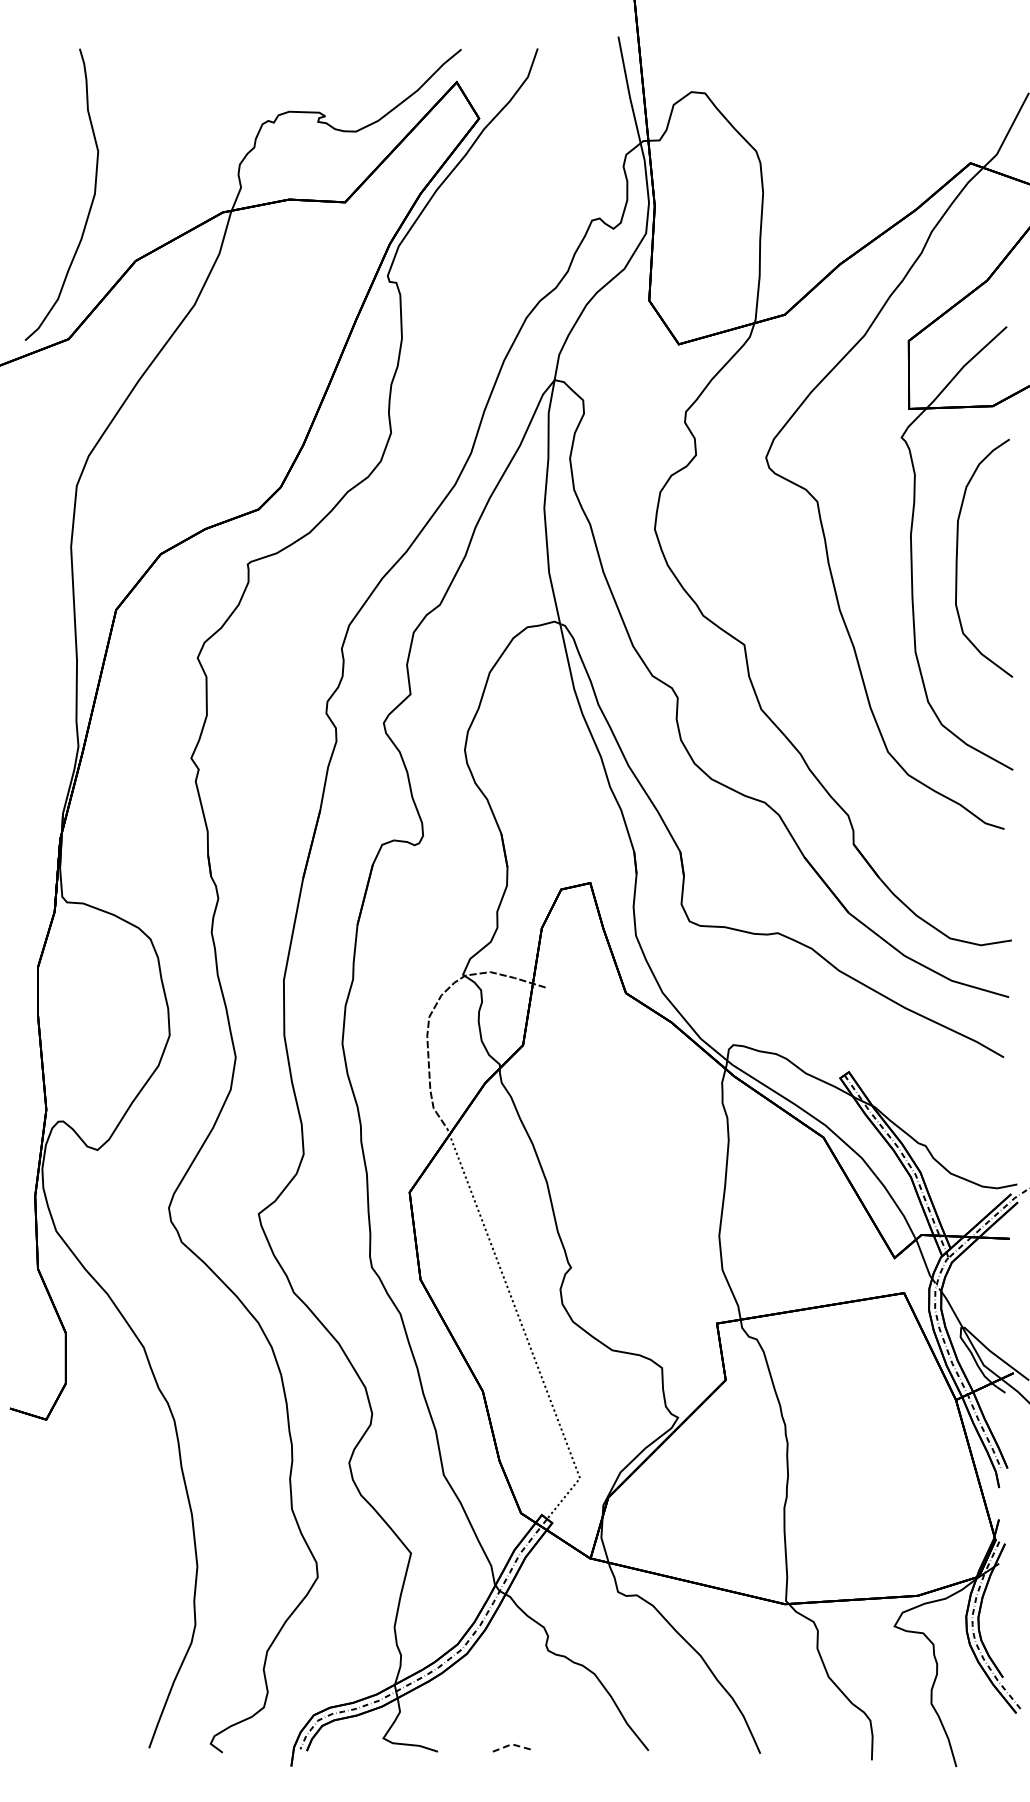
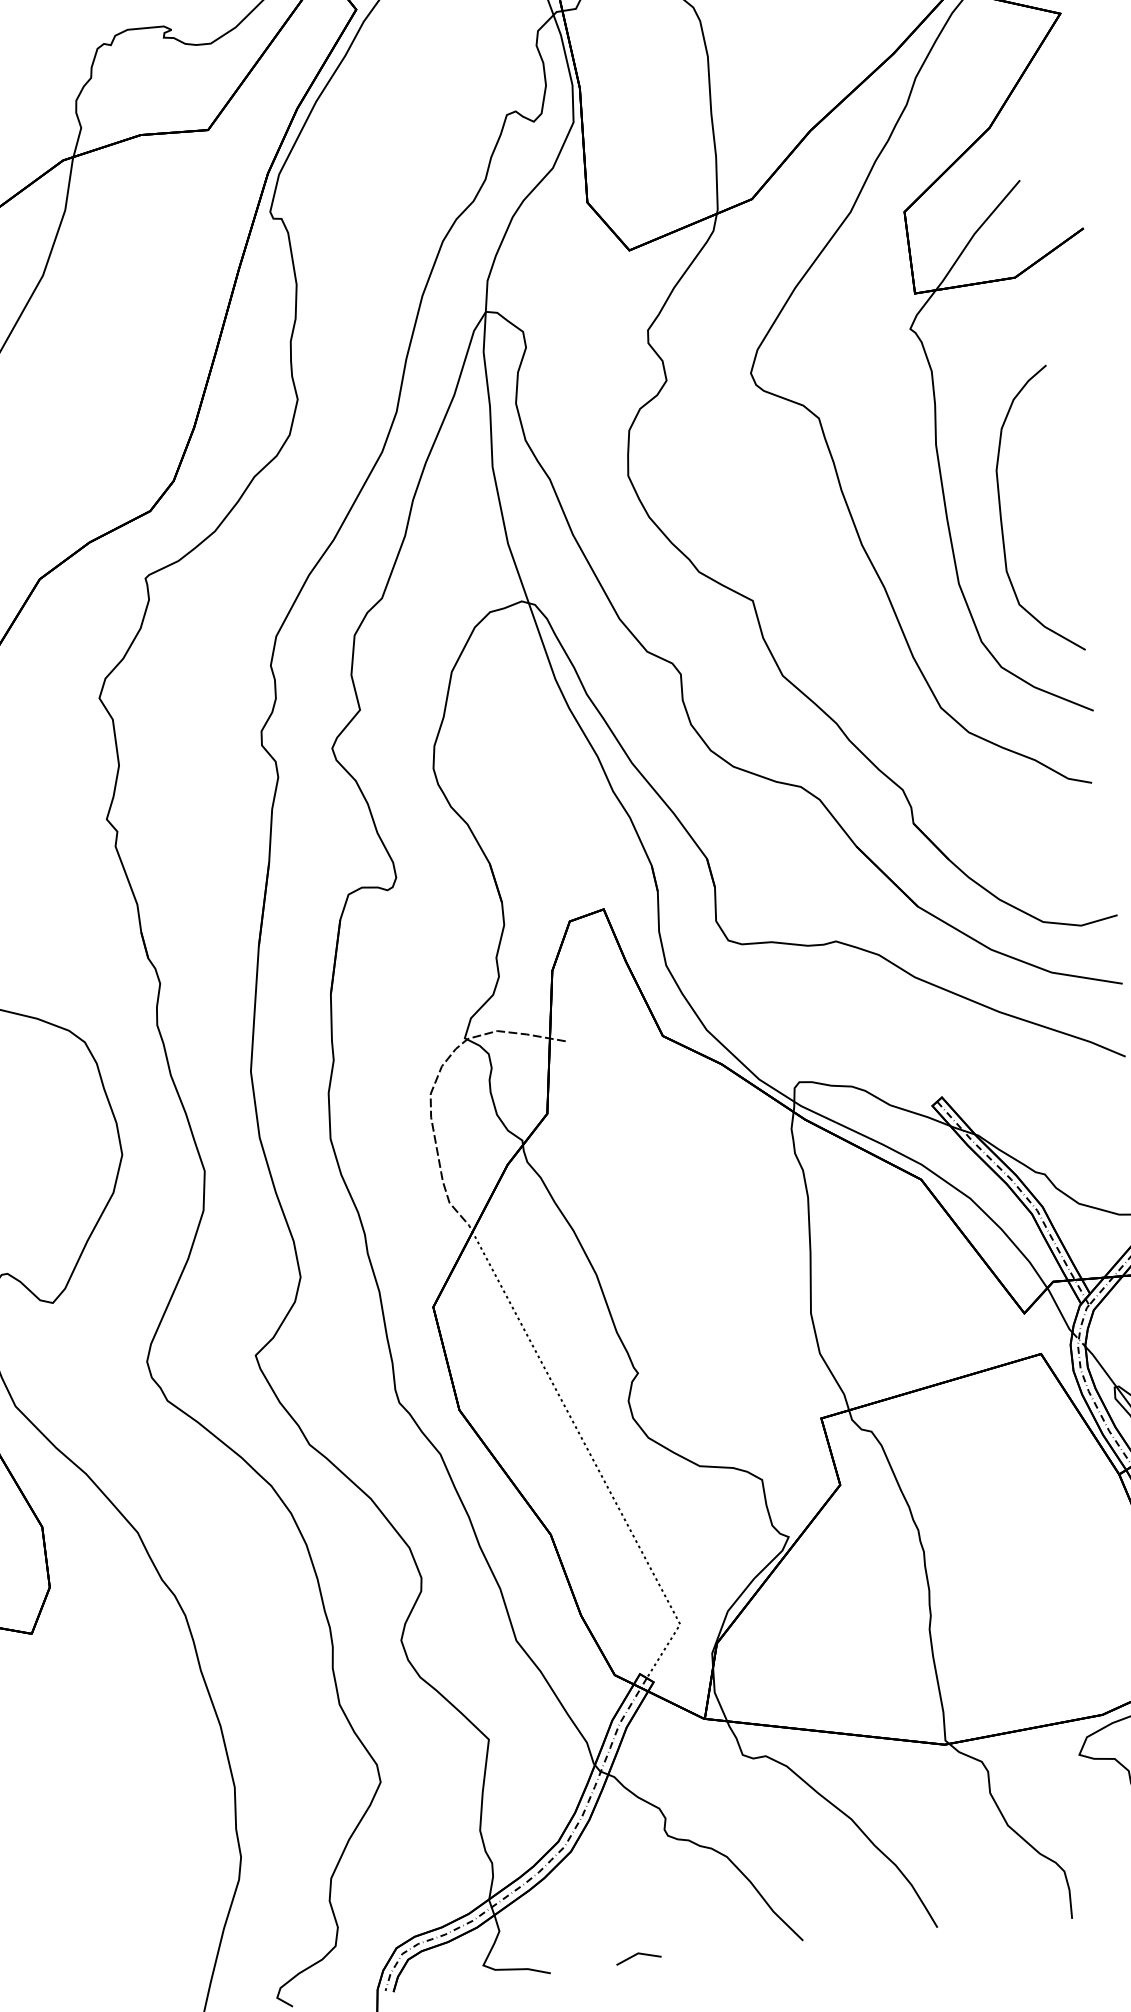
curve: (957, 557) -> (1001, 514), moved
line: (511, 1744) -> (637, 1953), dashed -> solid

